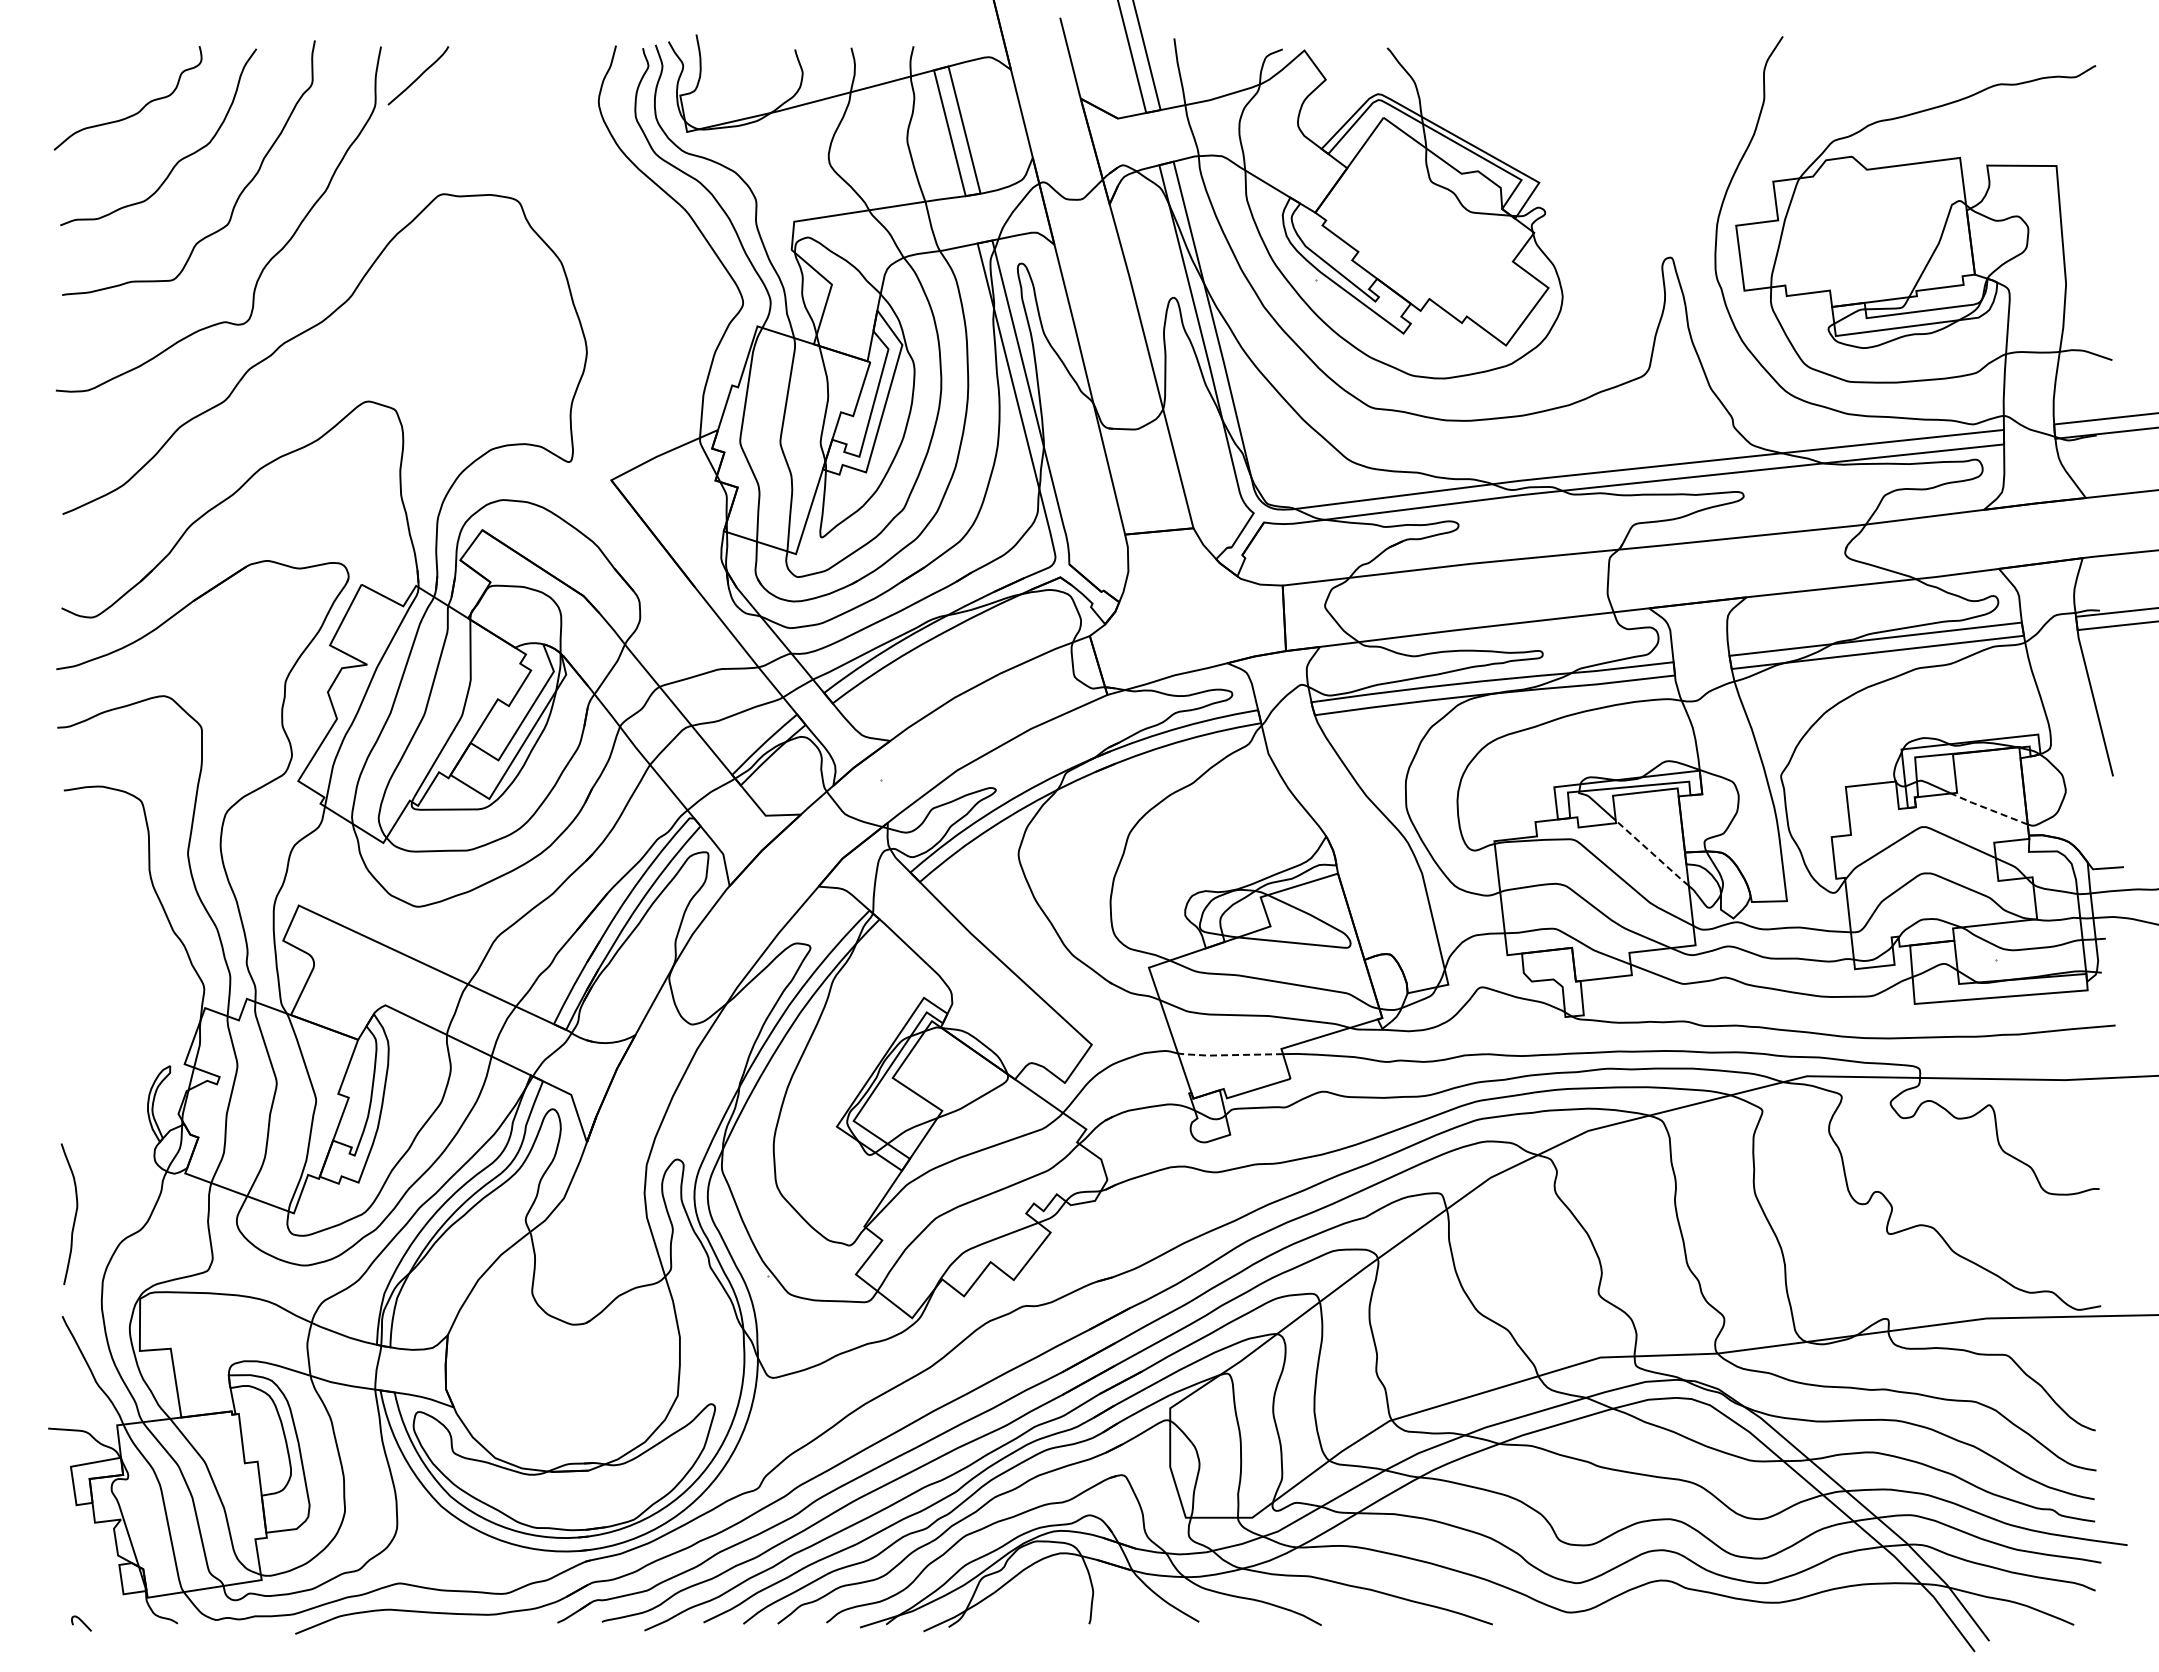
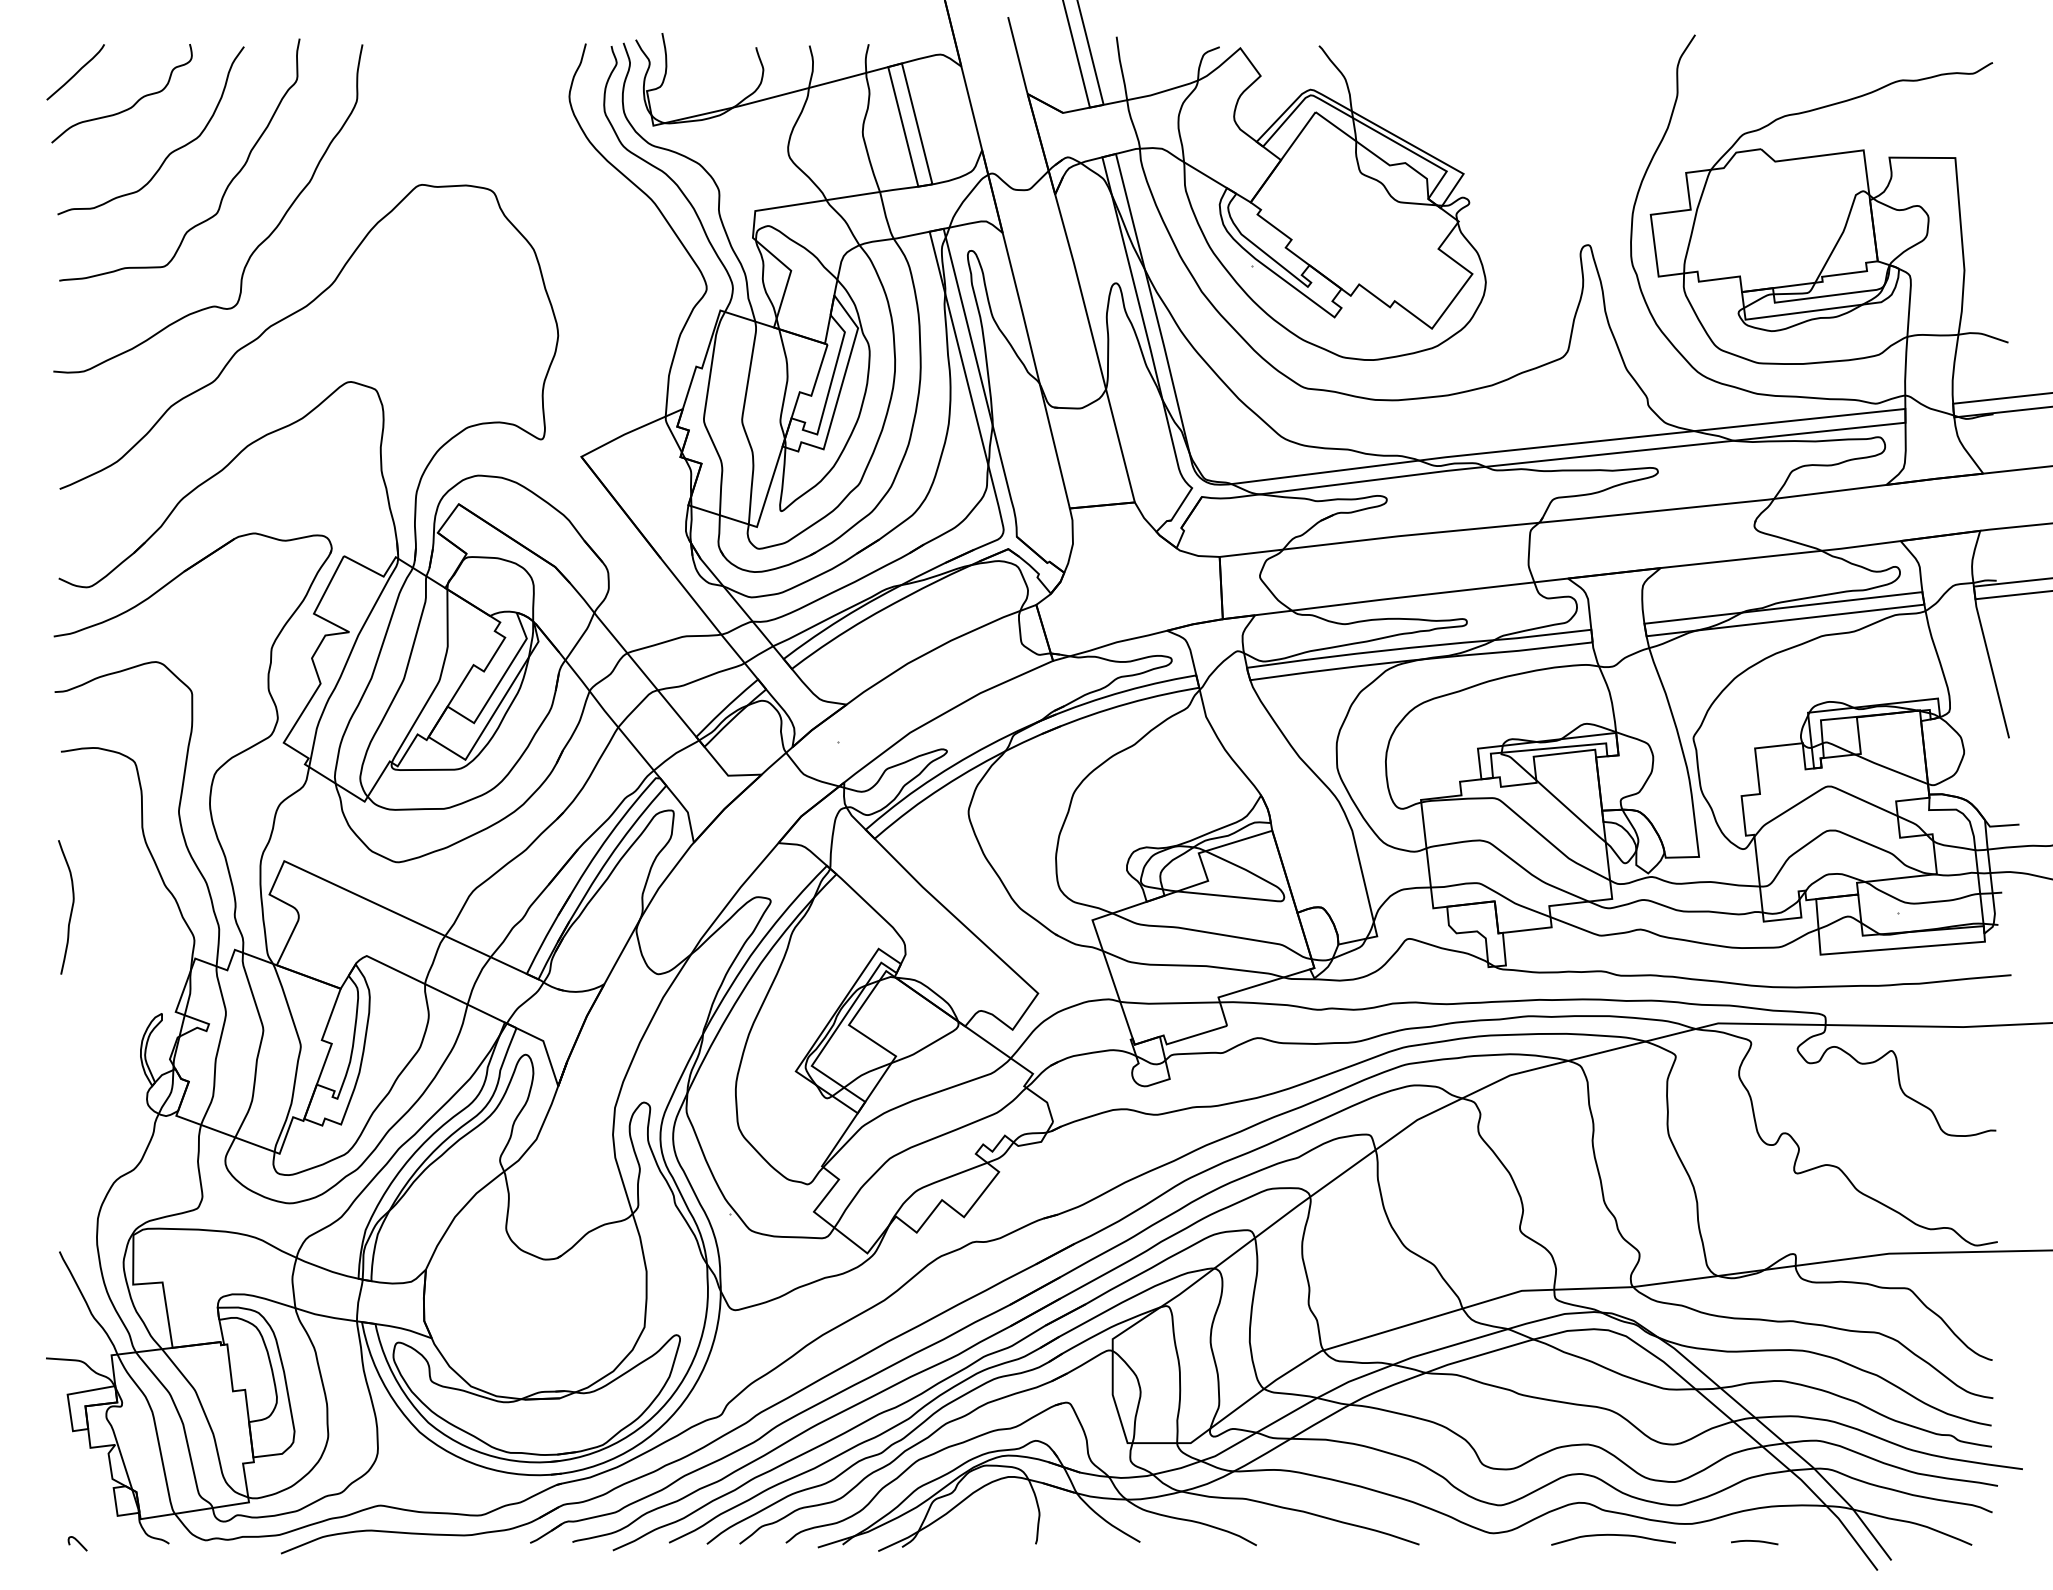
curve: (419, 75) -> (76, 71), moved
line: (1988, 809) -> (1890, 769), dashed -> solid
line: (1652, 853) -> (1571, 811), dashed -> solid
line: (1229, 1055) -> (1169, 1003), dashed -> solid
curve: (74, 1215) -> (71, 908), moved
curve: (1696, 1615) -> (1613, 1536), added
curve: (1845, 1621) -> (1754, 1541), added

